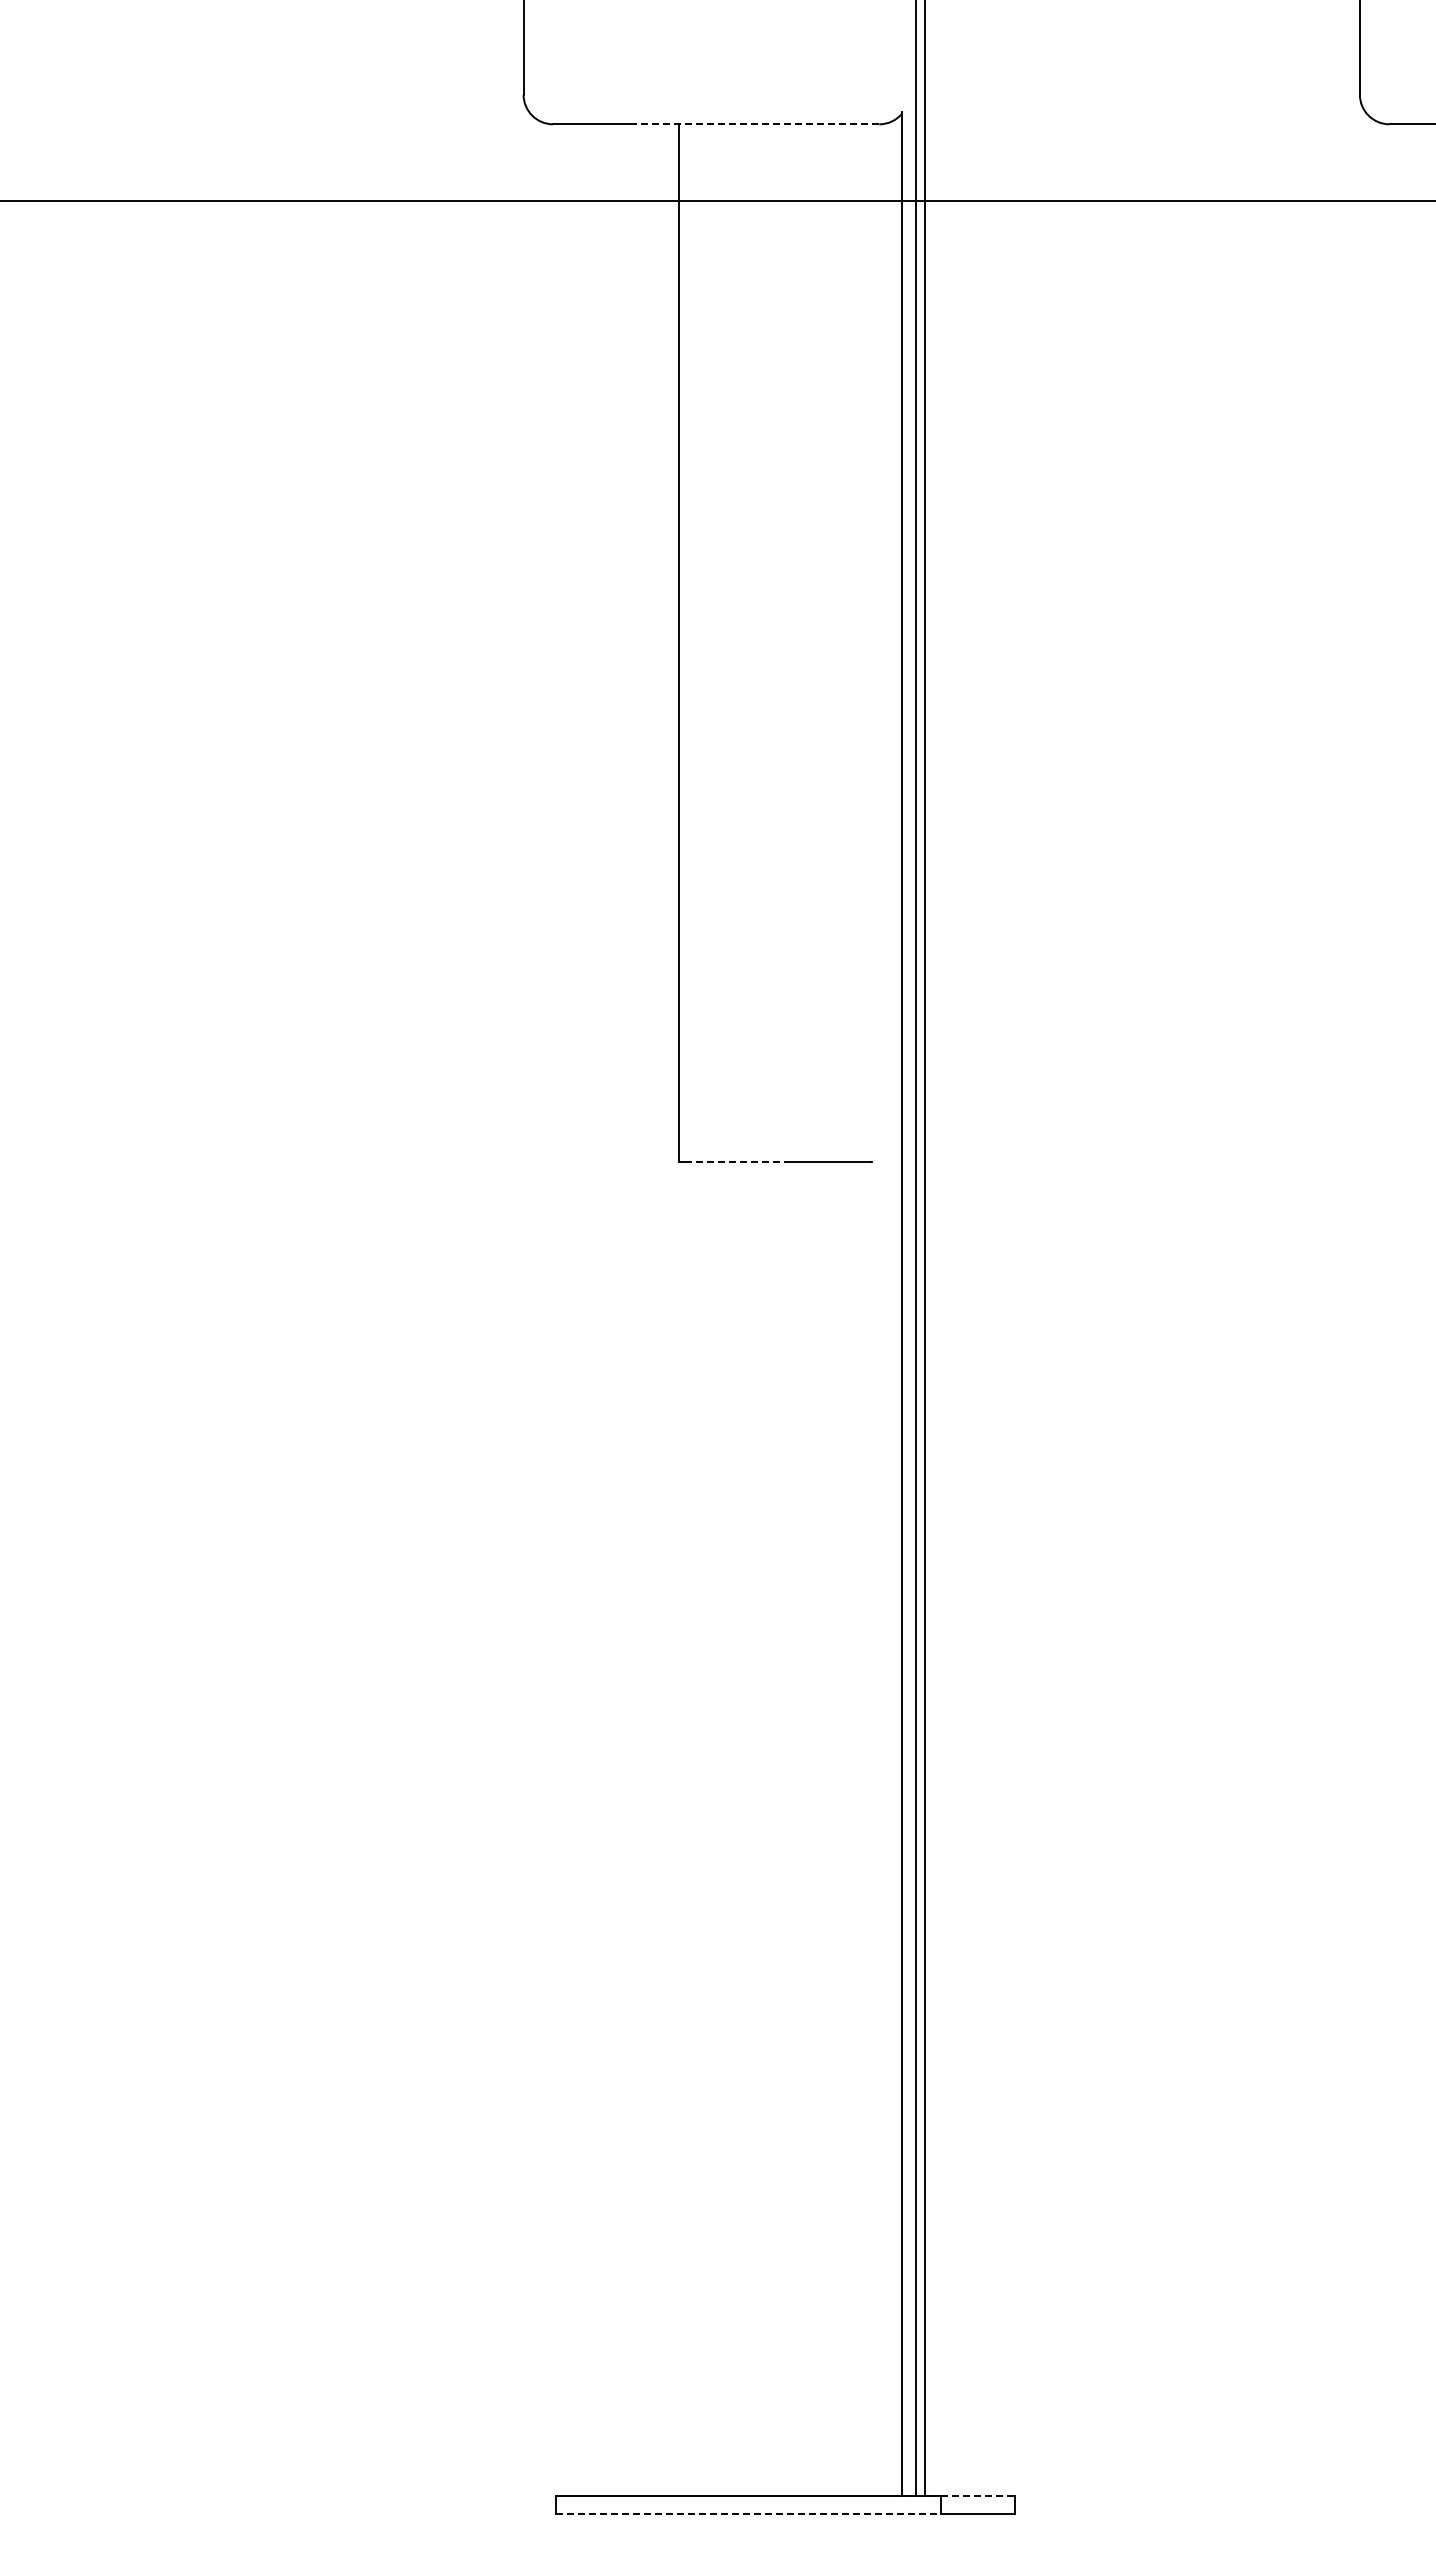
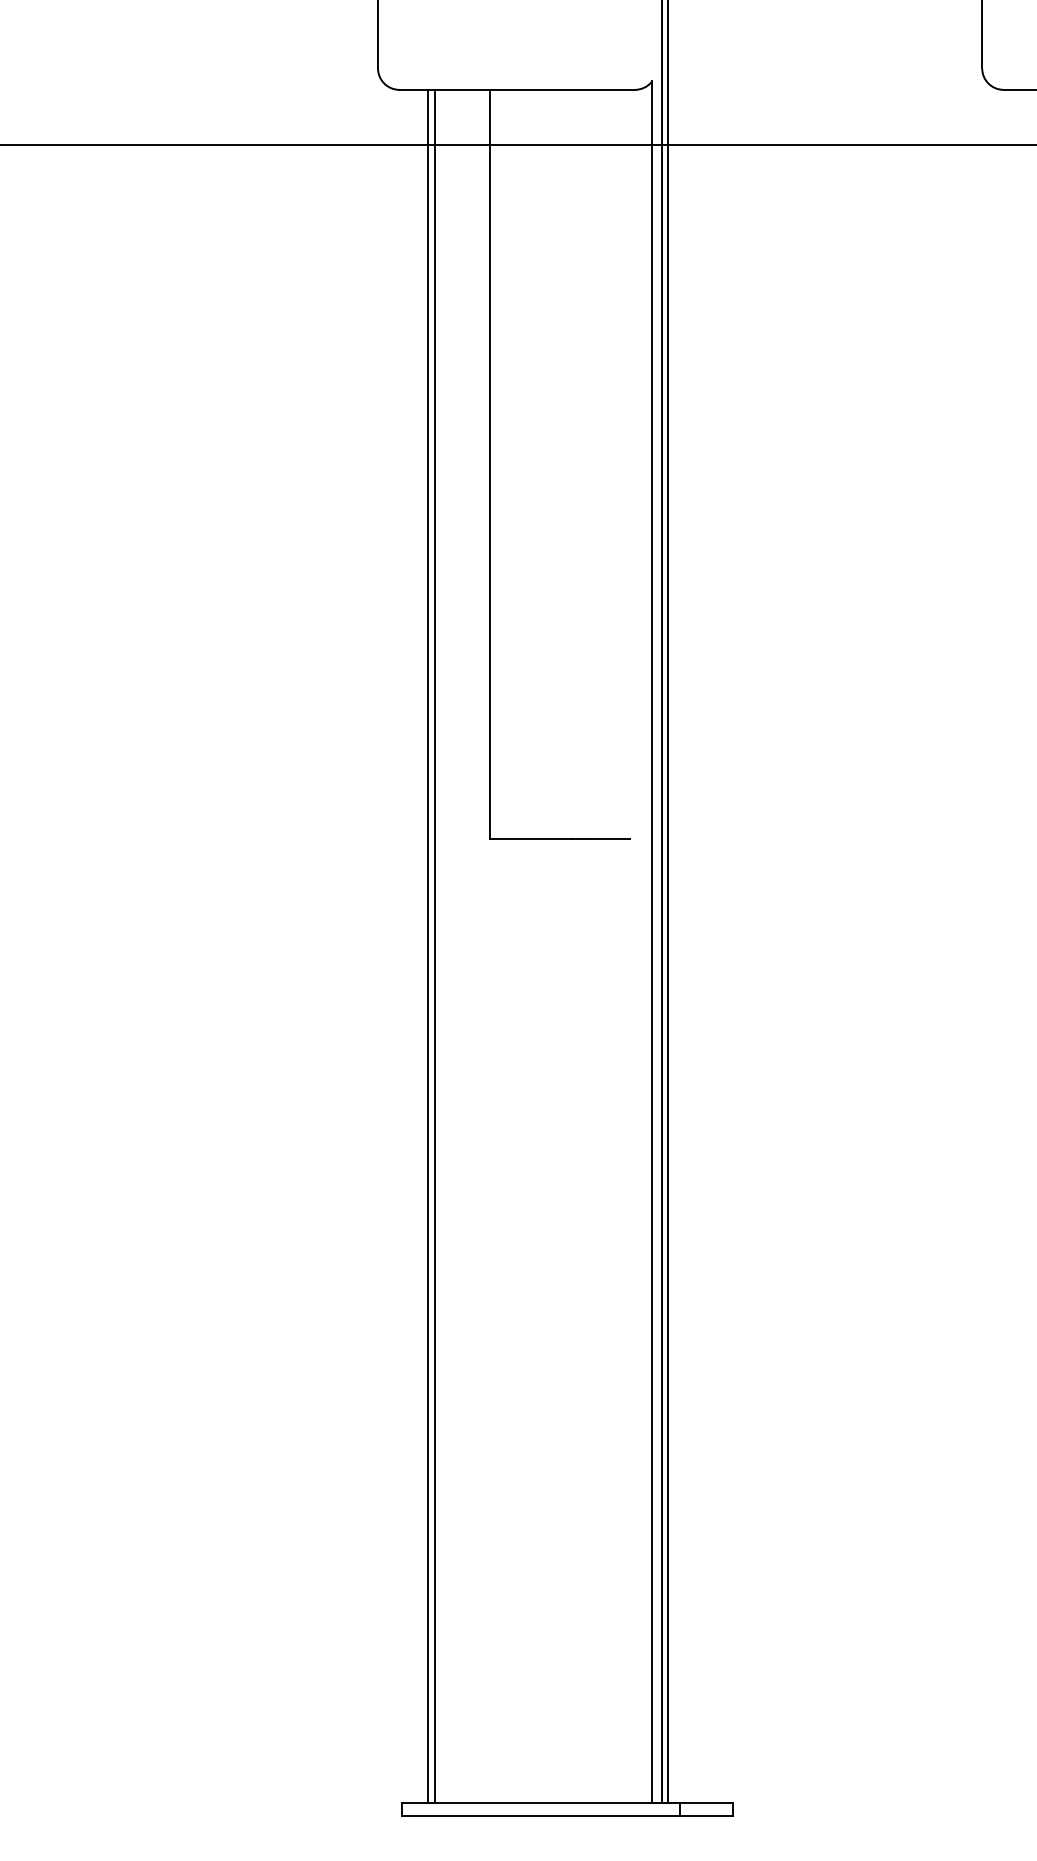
line: (756, 124) -> (546, 89), dashed -> solid
line: (738, 1161) -> (533, 839), dashed -> solid
line: (592, 1310) -> (427, 946), added
line: (603, 1310) -> (435, 946), added
line: (978, 2496) -> (706, 1803), dashed -> solid
line: (748, 2513) -> (540, 1815), dashed -> solid

